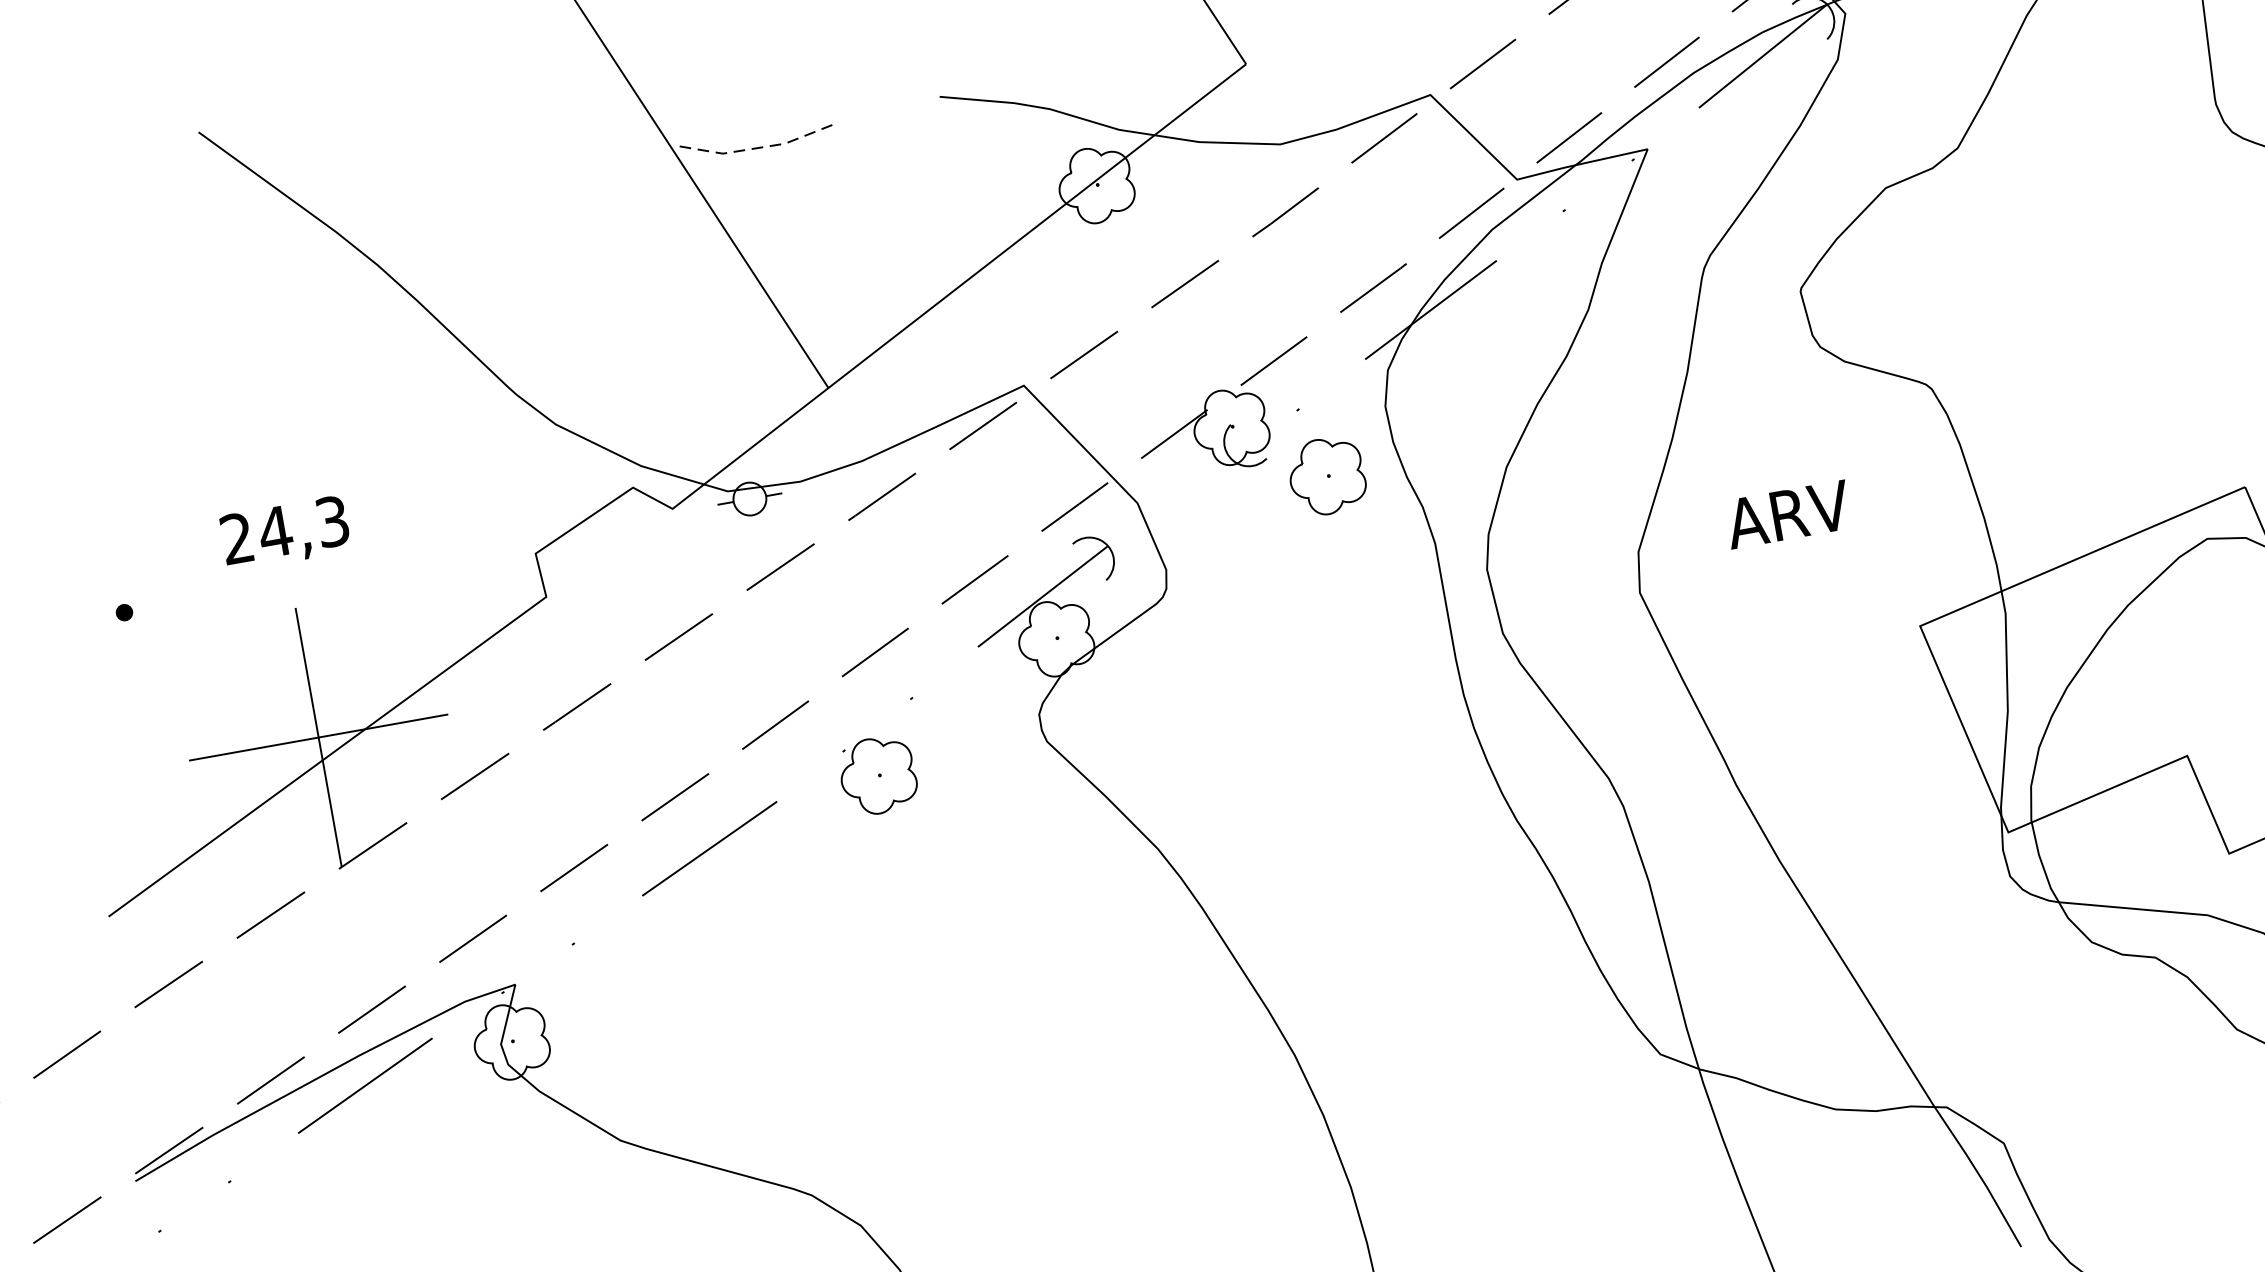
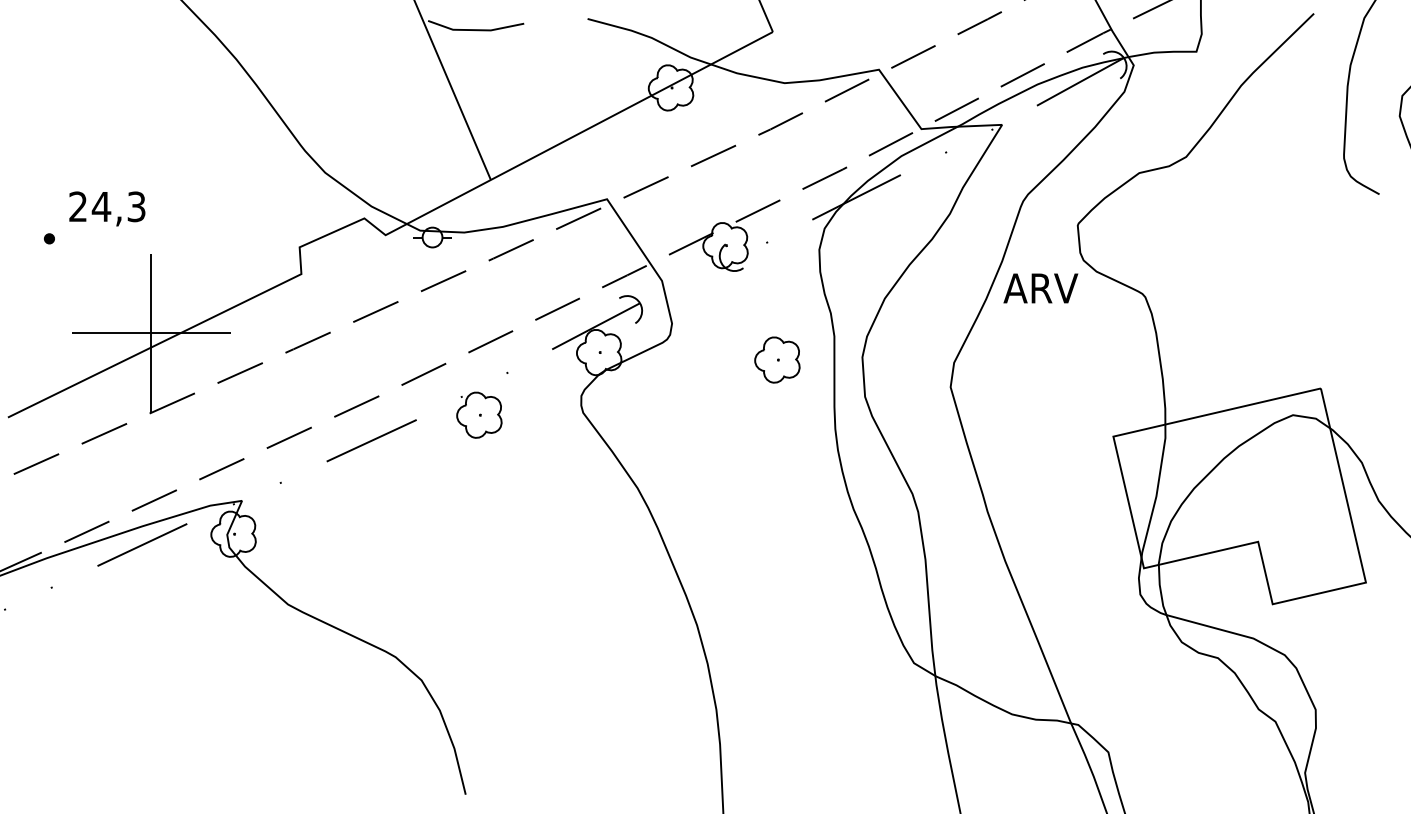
line: (759, 148) -> (475, 30), dashed -> solid
part: (1327, 475) -> (777, 359), moved
text: (1787, 514) -> (1040, 288), moved
text: (285, 532) -> (107, 208), moved

